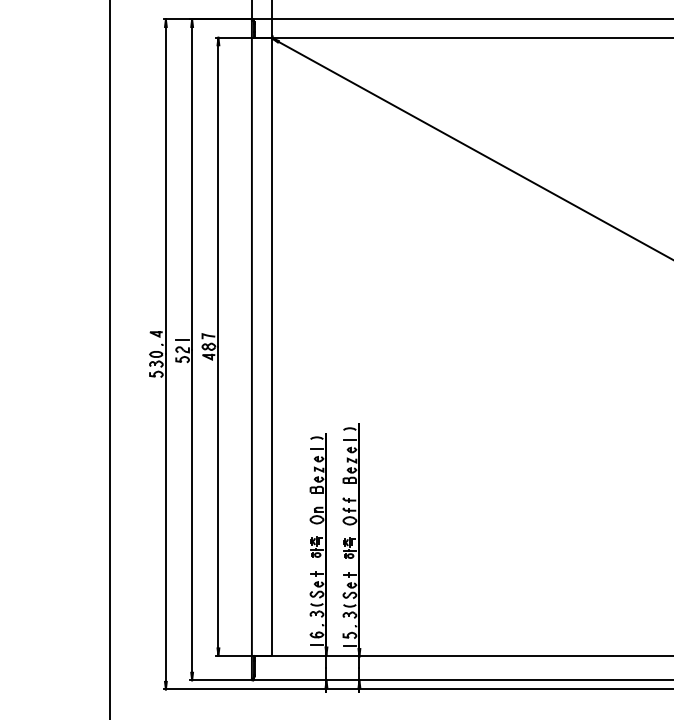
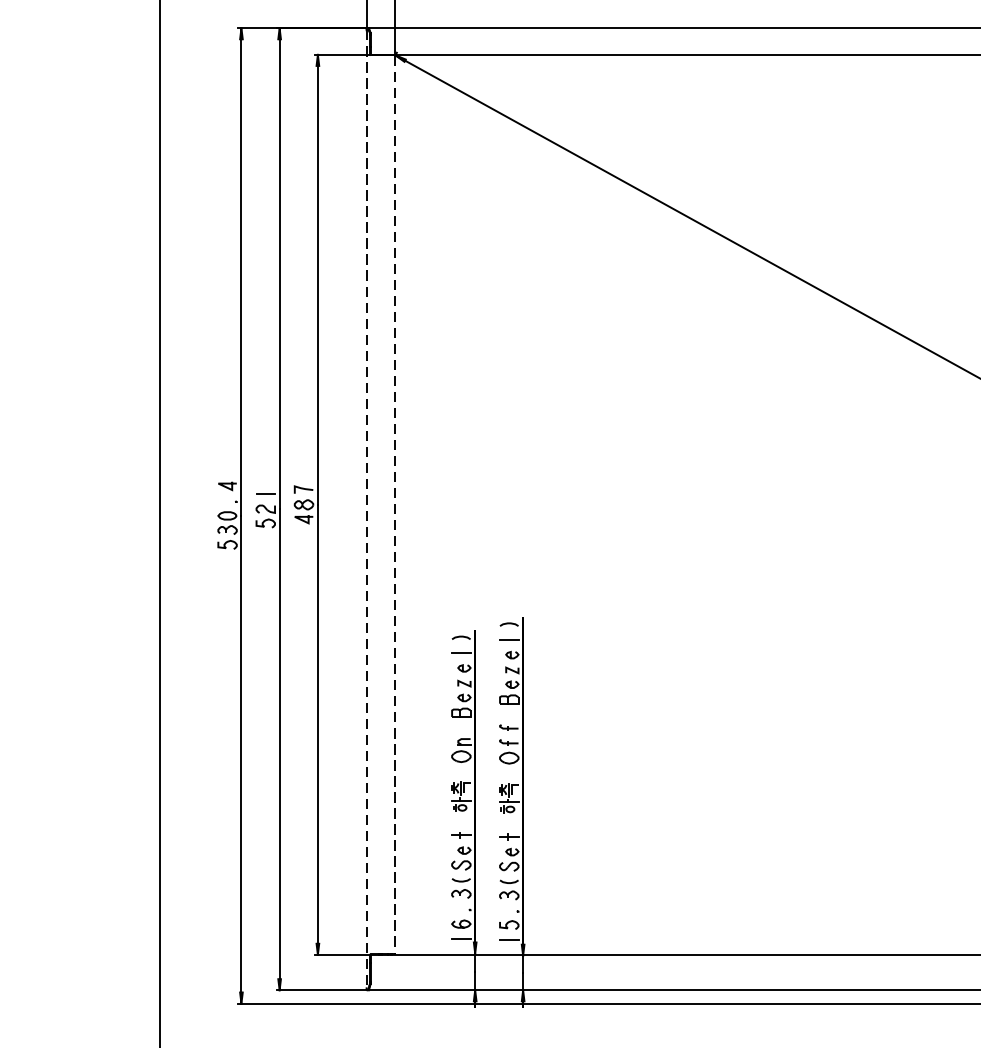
line: (271, 347) -> (395, 505), solid -> dashed
line: (251, 350) -> (366, 510), solid -> dashed

